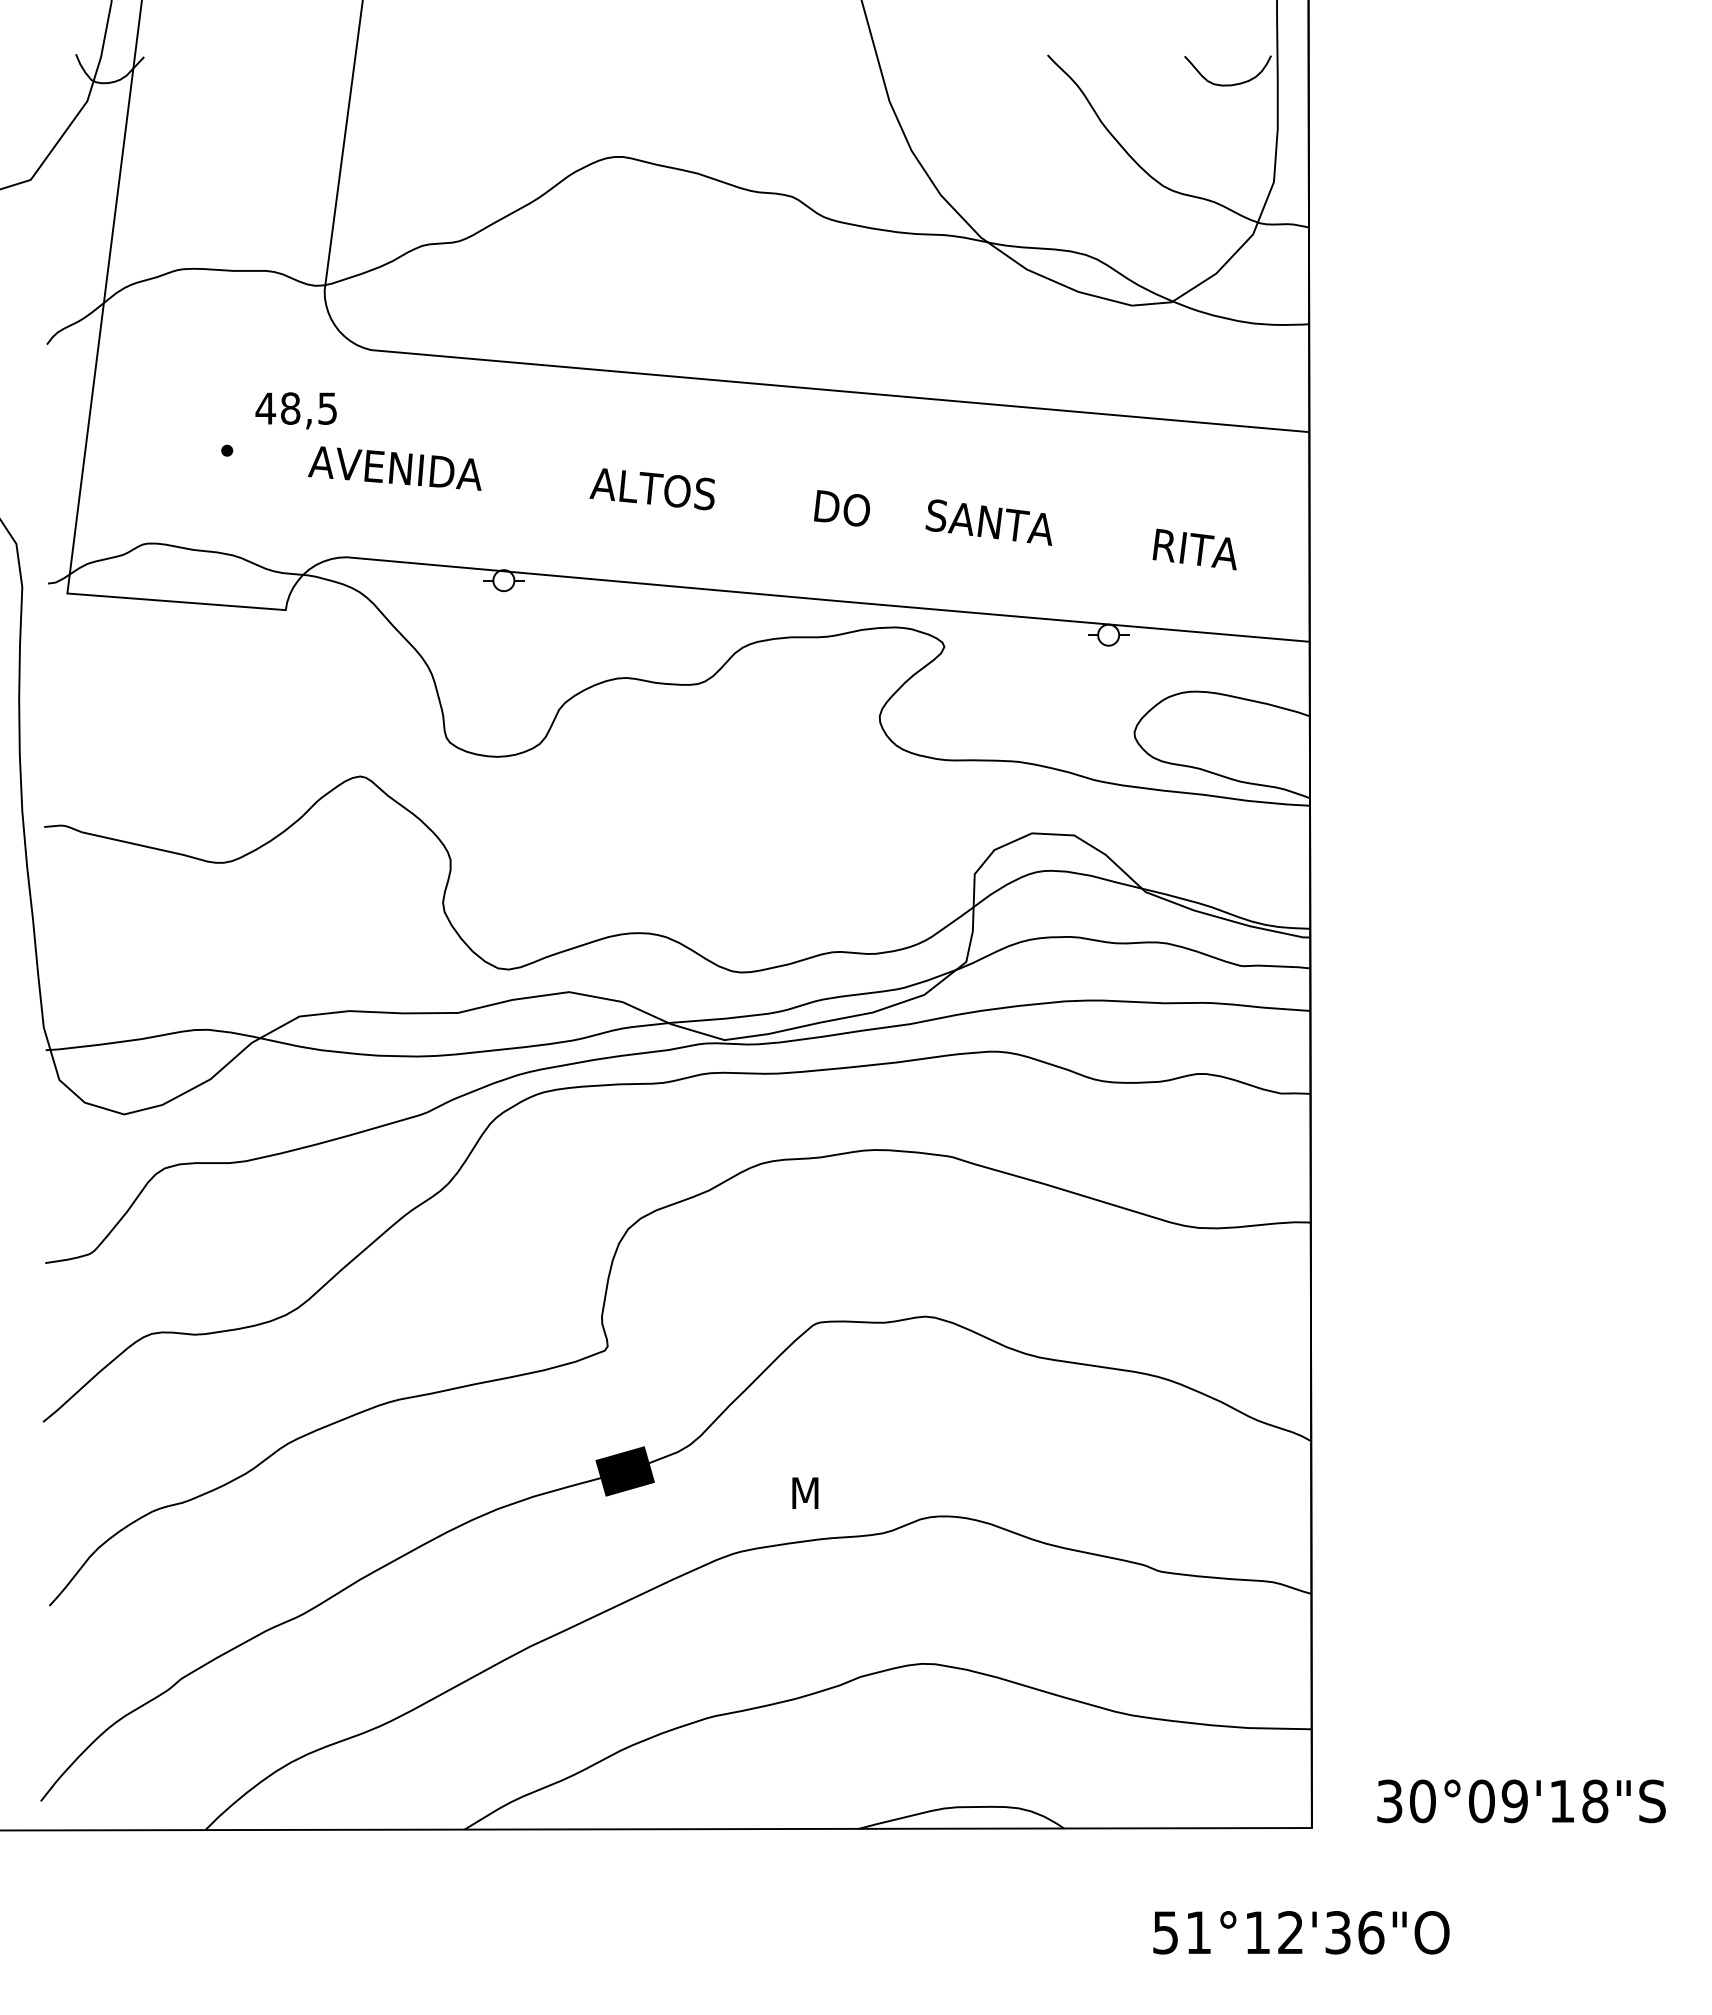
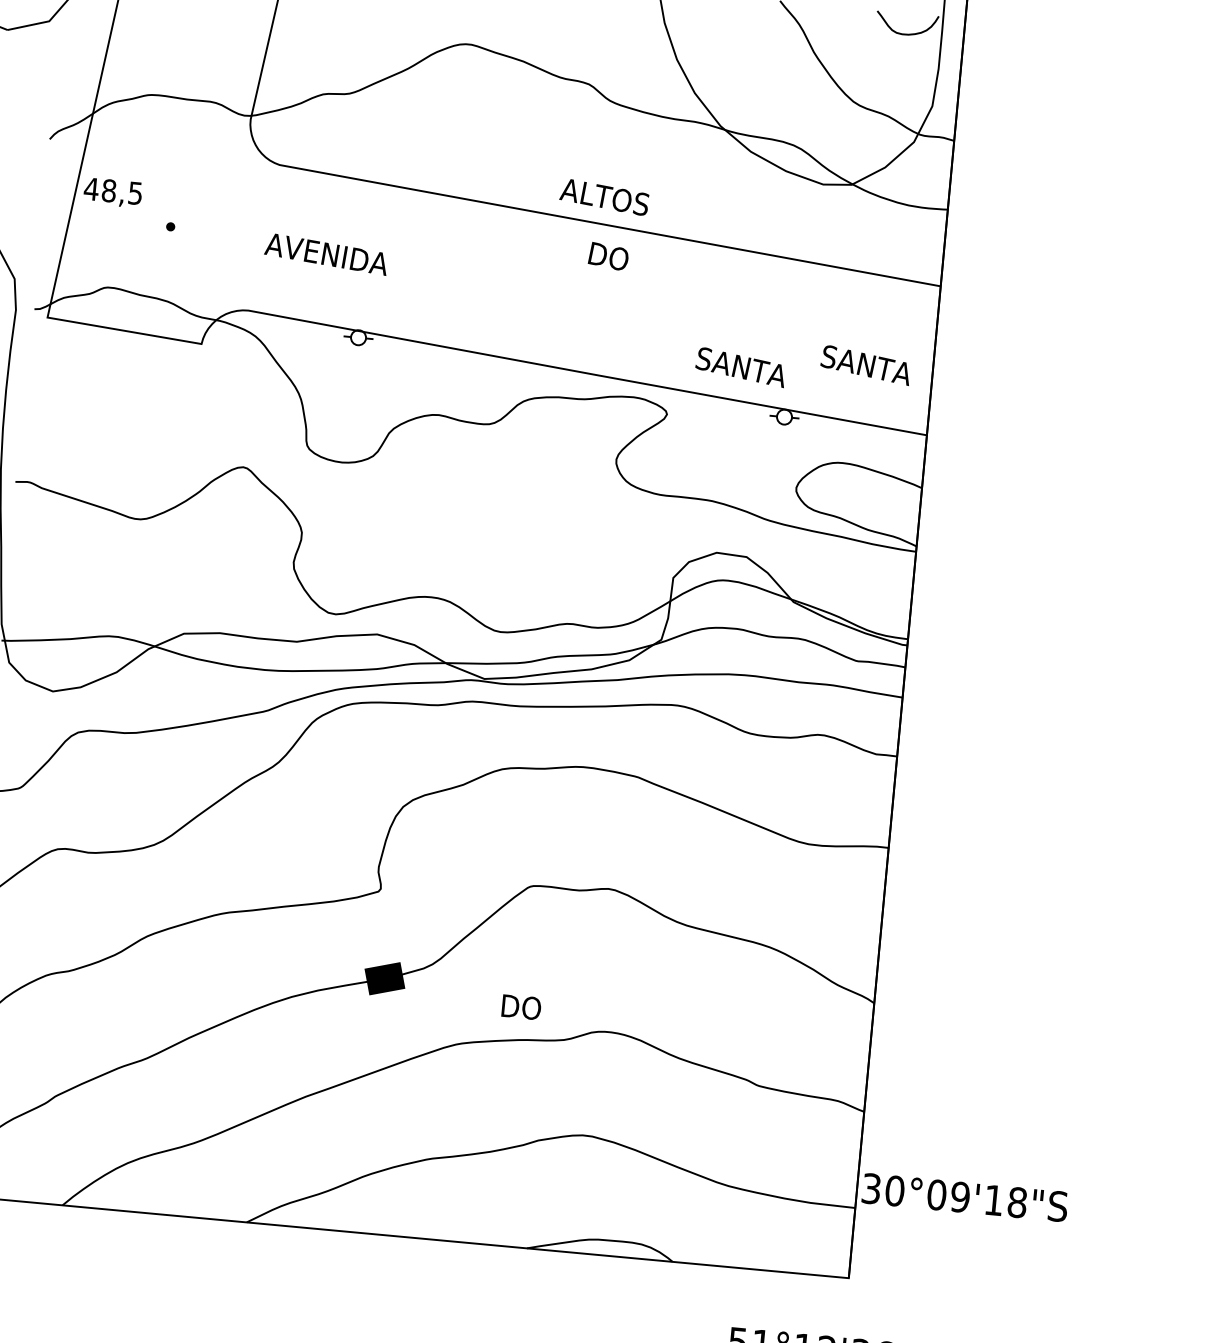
text: (295, 410) -> (112, 192), moved
text: (394, 468) -> (326, 254), moved
text: (651, 489) -> (603, 197), moved
text: (841, 508) -> (608, 256), moved
text: (988, 522) -> (740, 367), moved
text: (1214, 551) -> (865, 364), RITA -> SANTA
text: (821, 1493) -> (522, 1007), M -> DO
text: (1521, 1801) -> (965, 1197), moved

